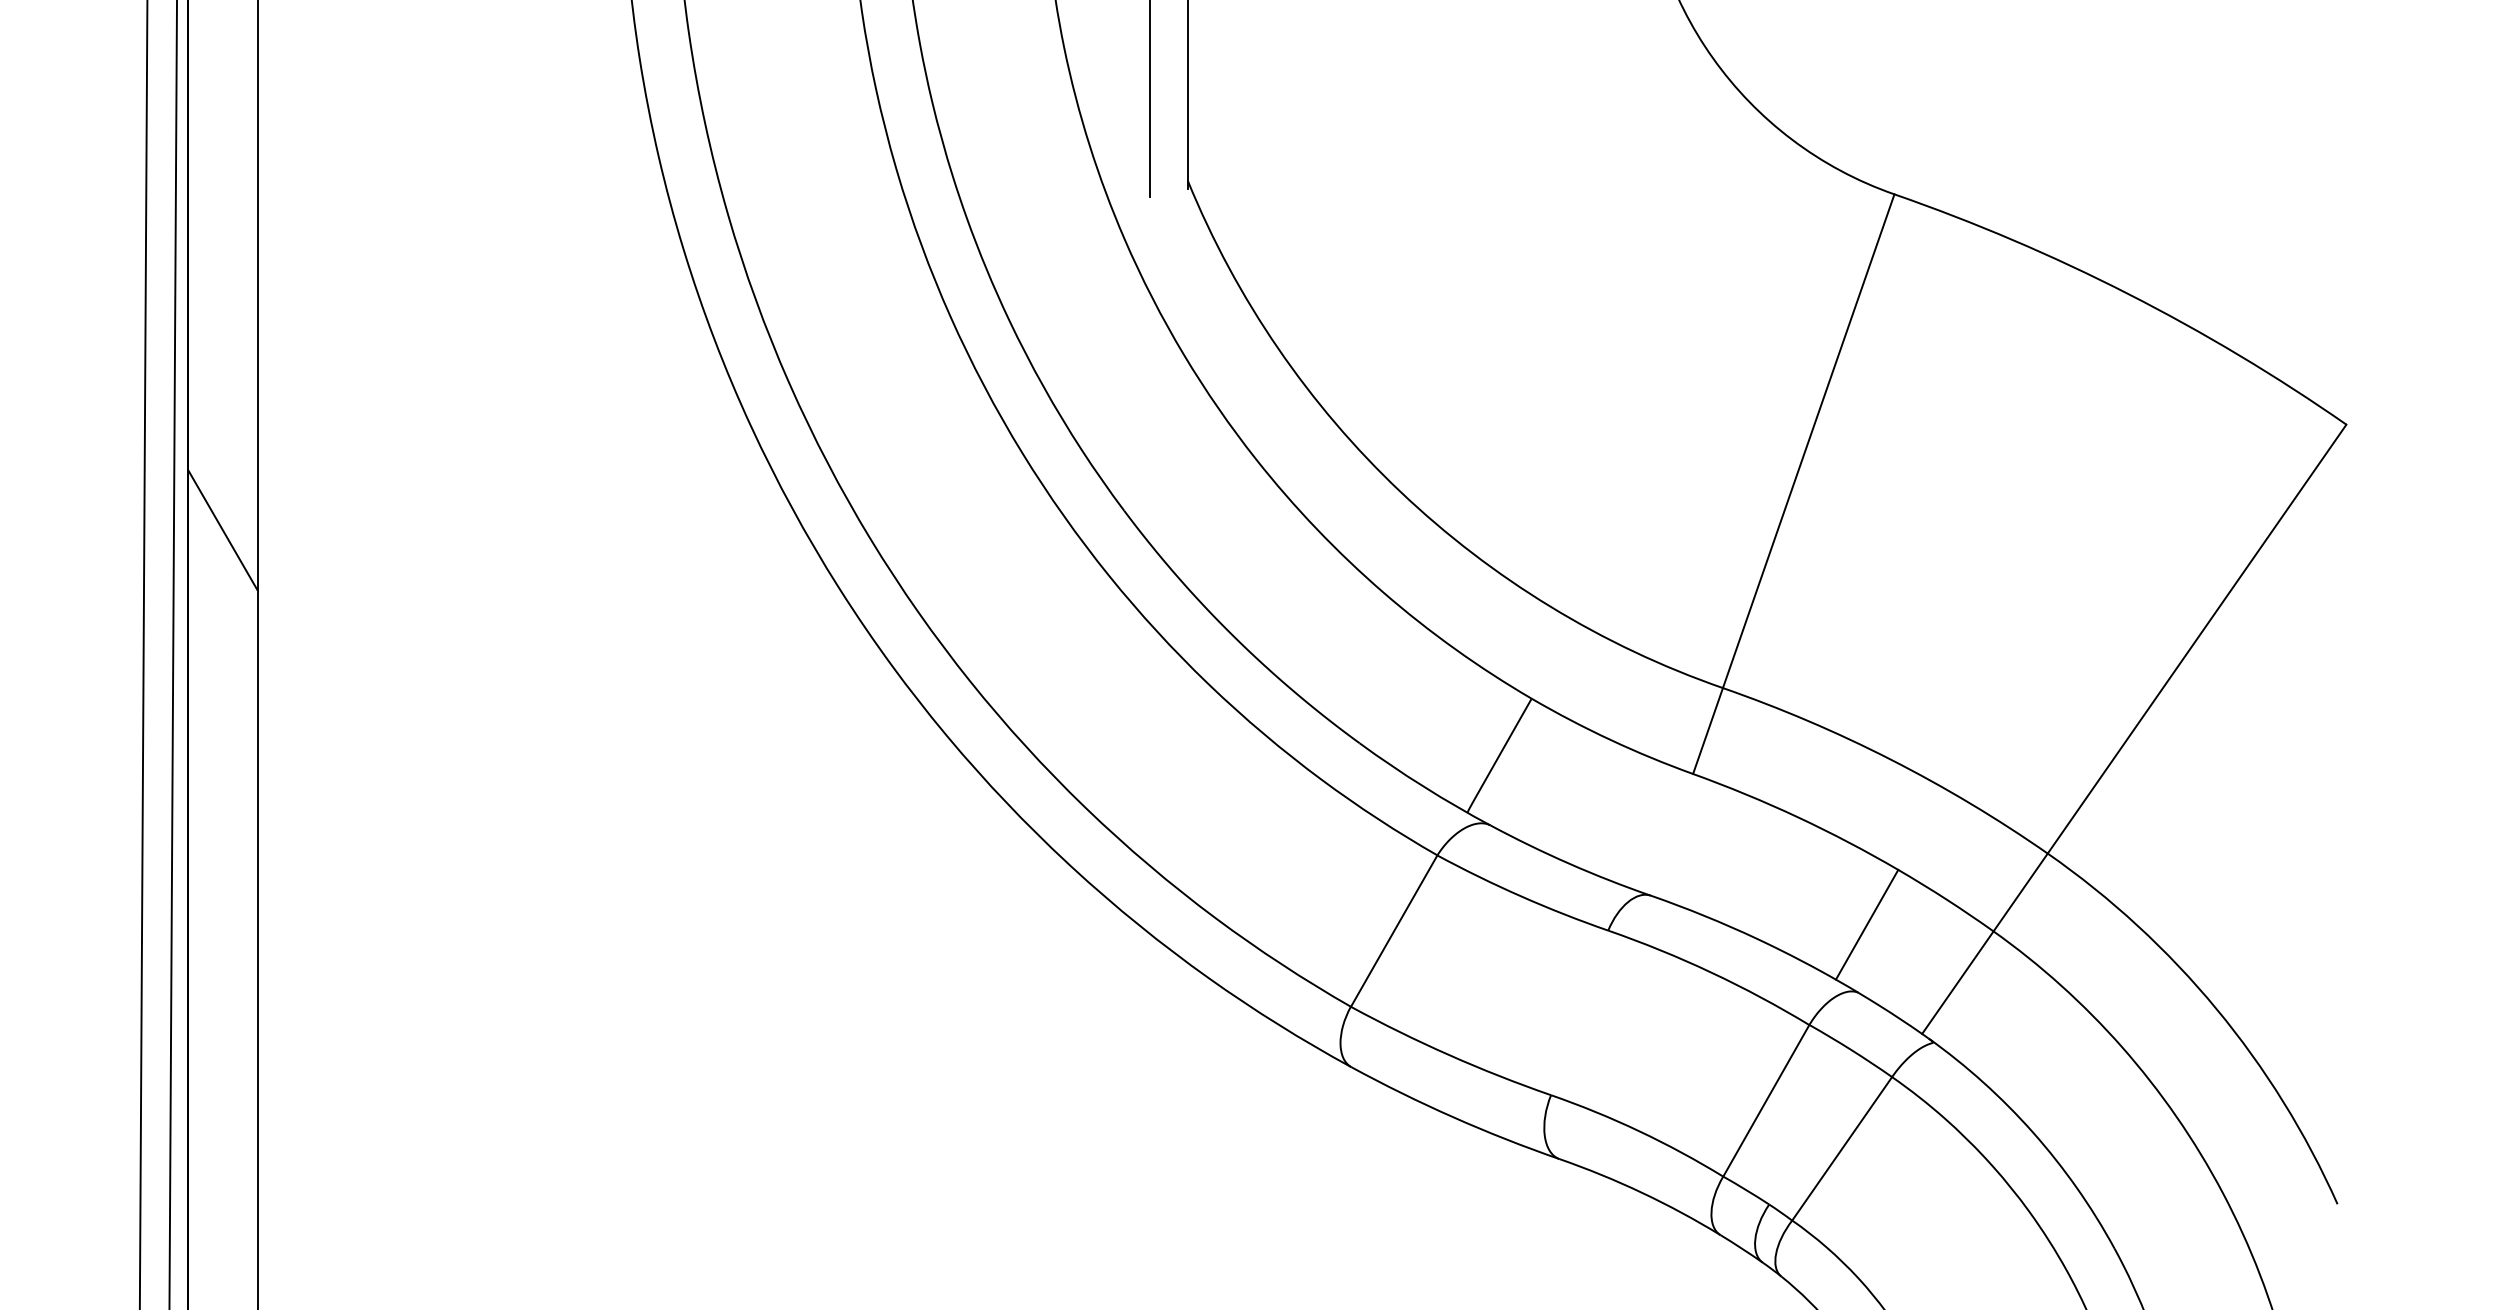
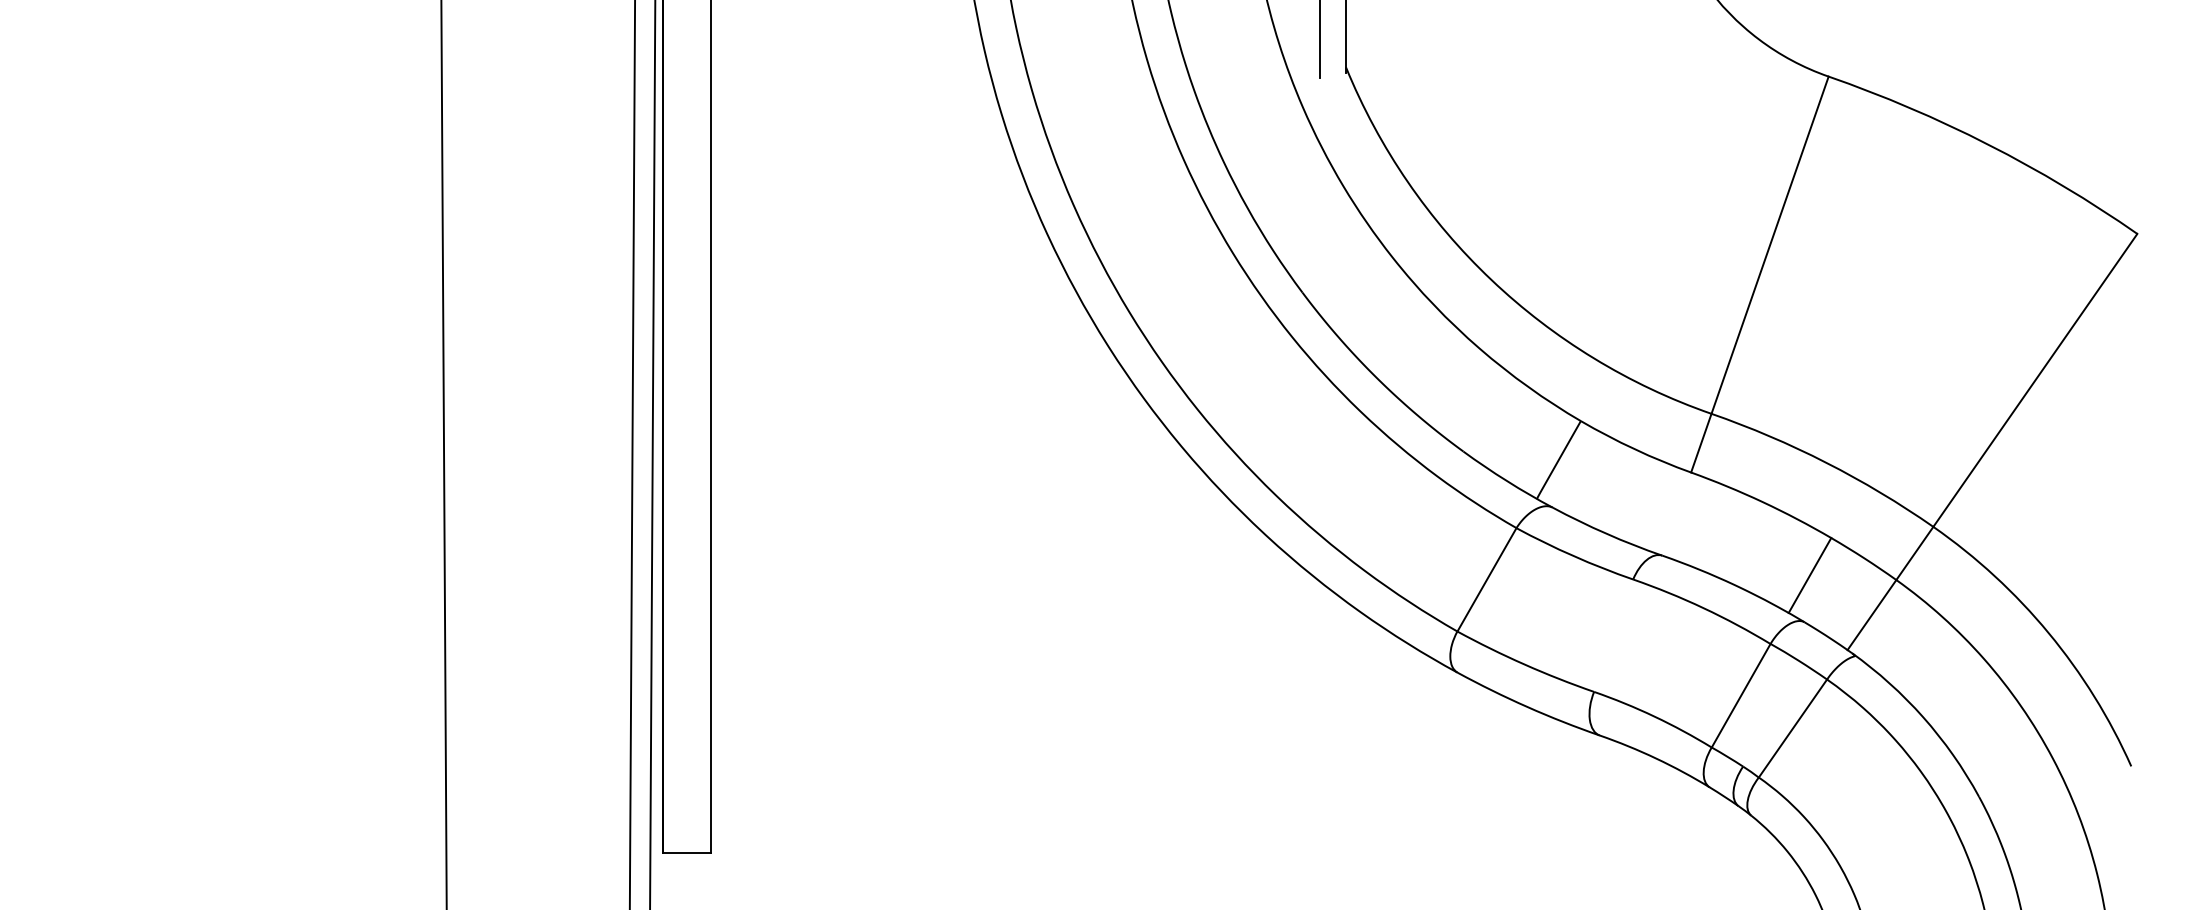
hatch: (222, 529) -> (686, 305), removed

